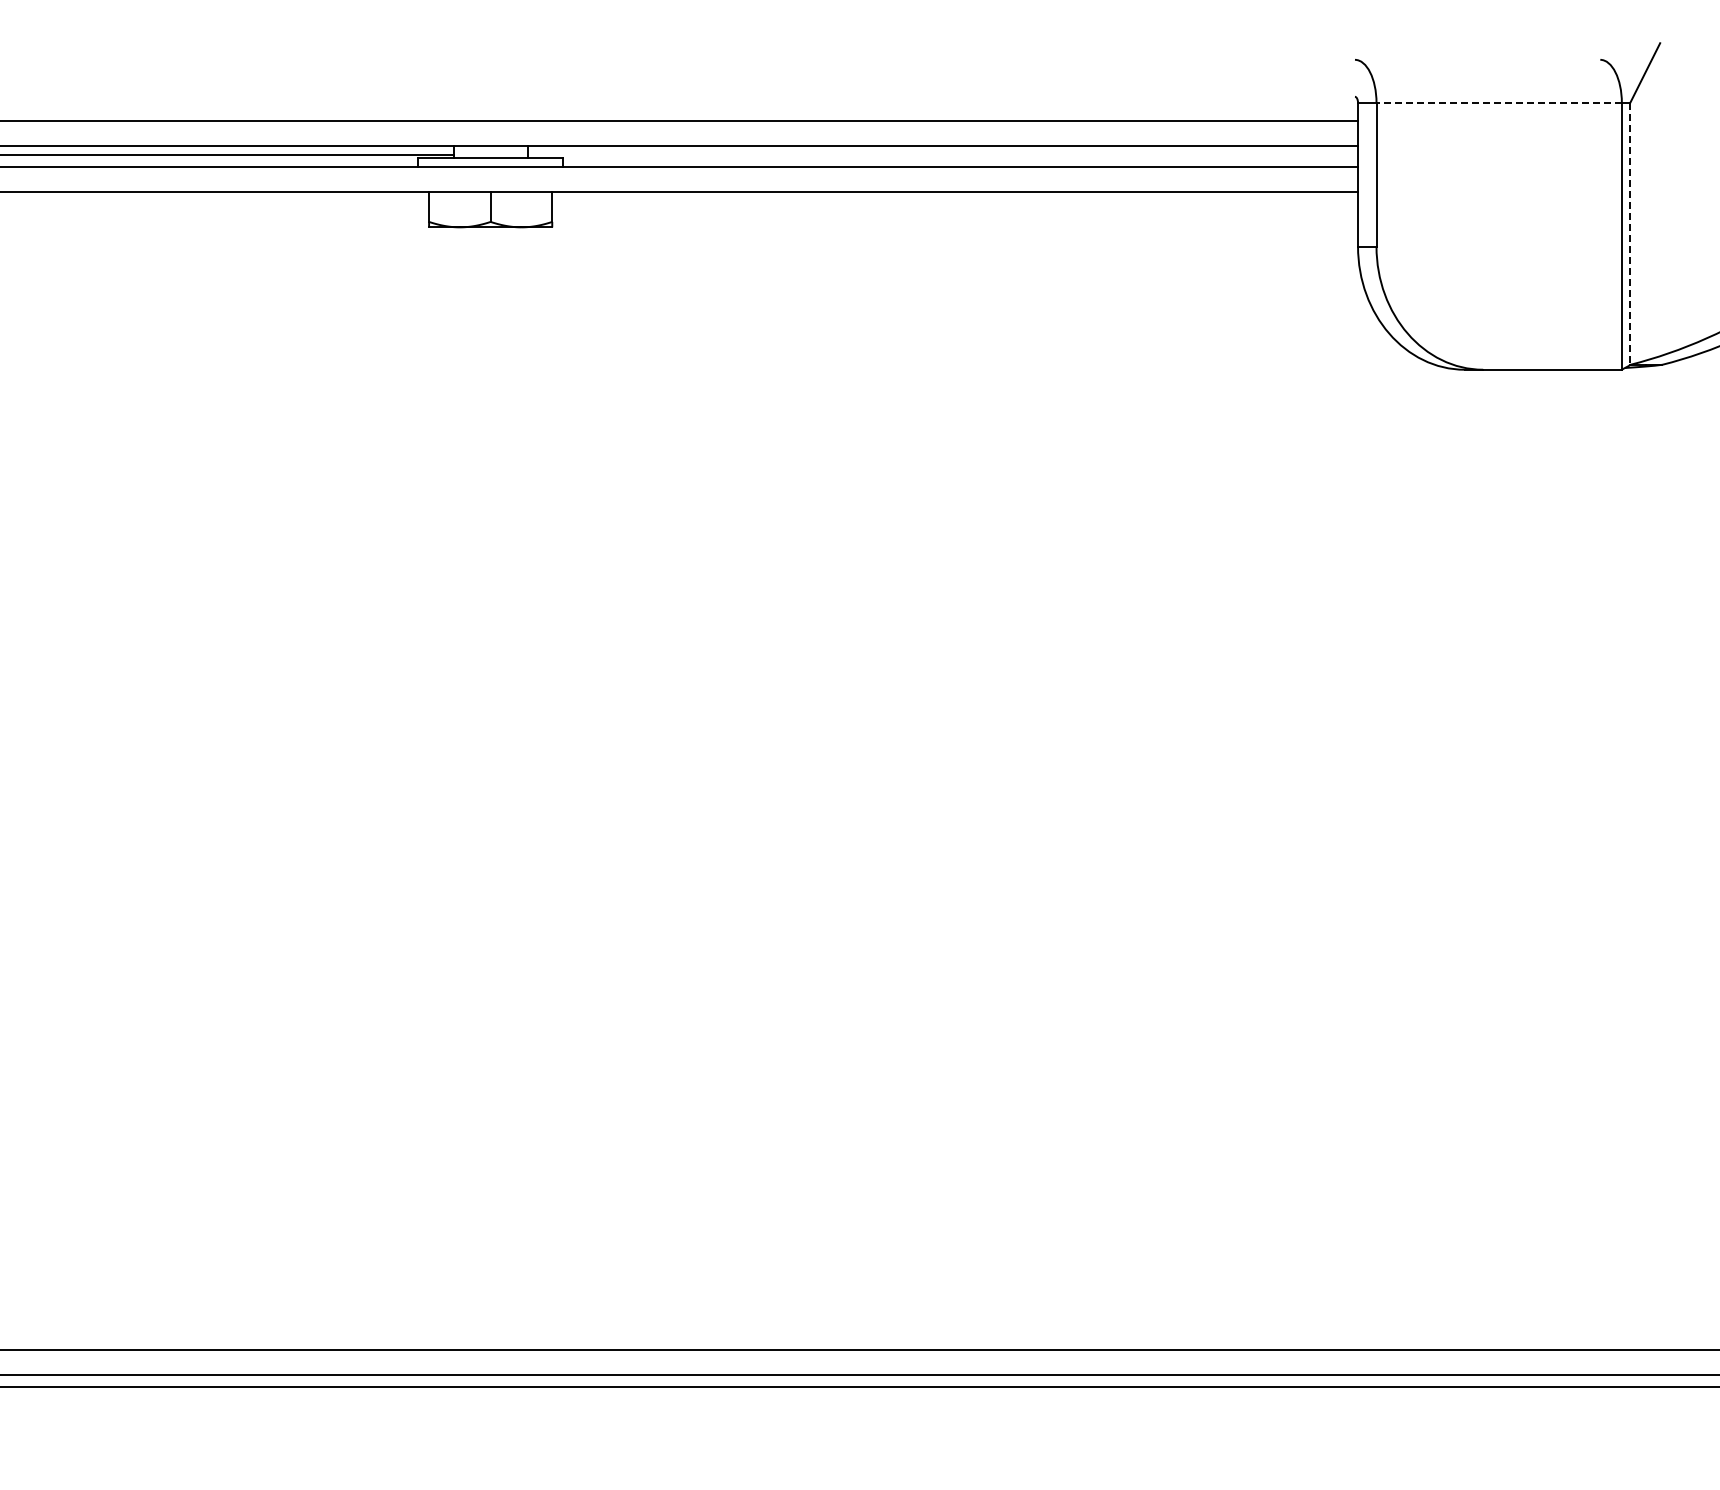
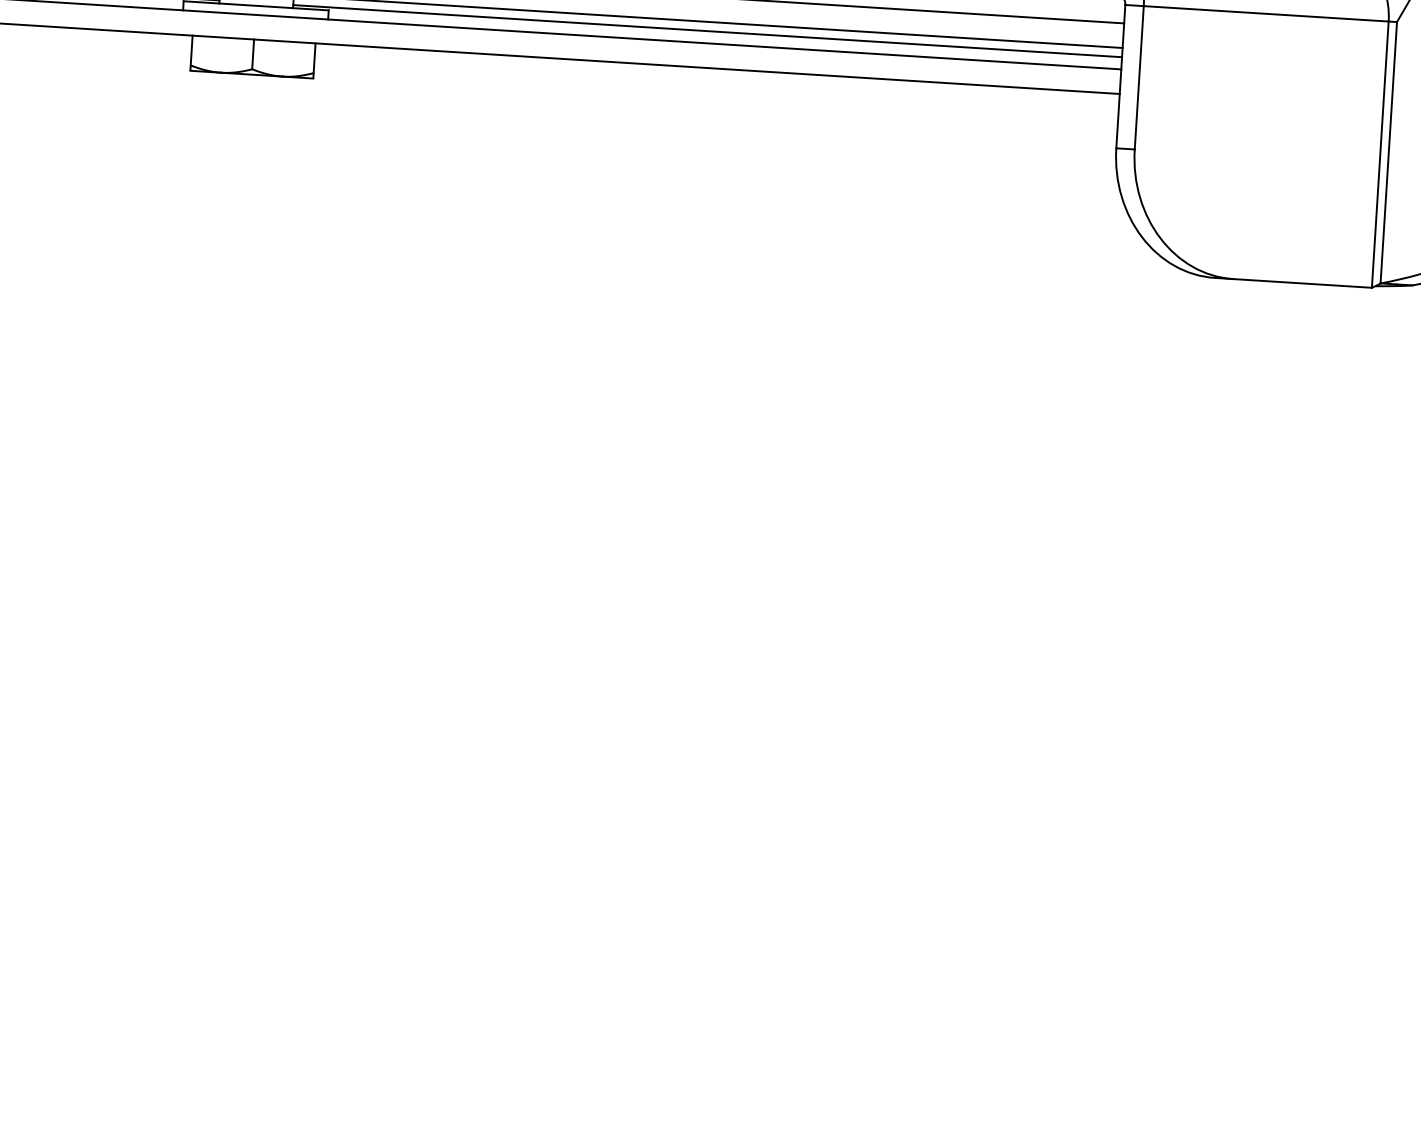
line: (1499, 102) -> (1266, 13), dashed -> solid
line: (942, 155) -> (707, 31), added
line: (1630, 233) -> (1389, 152), dashed -> solid

